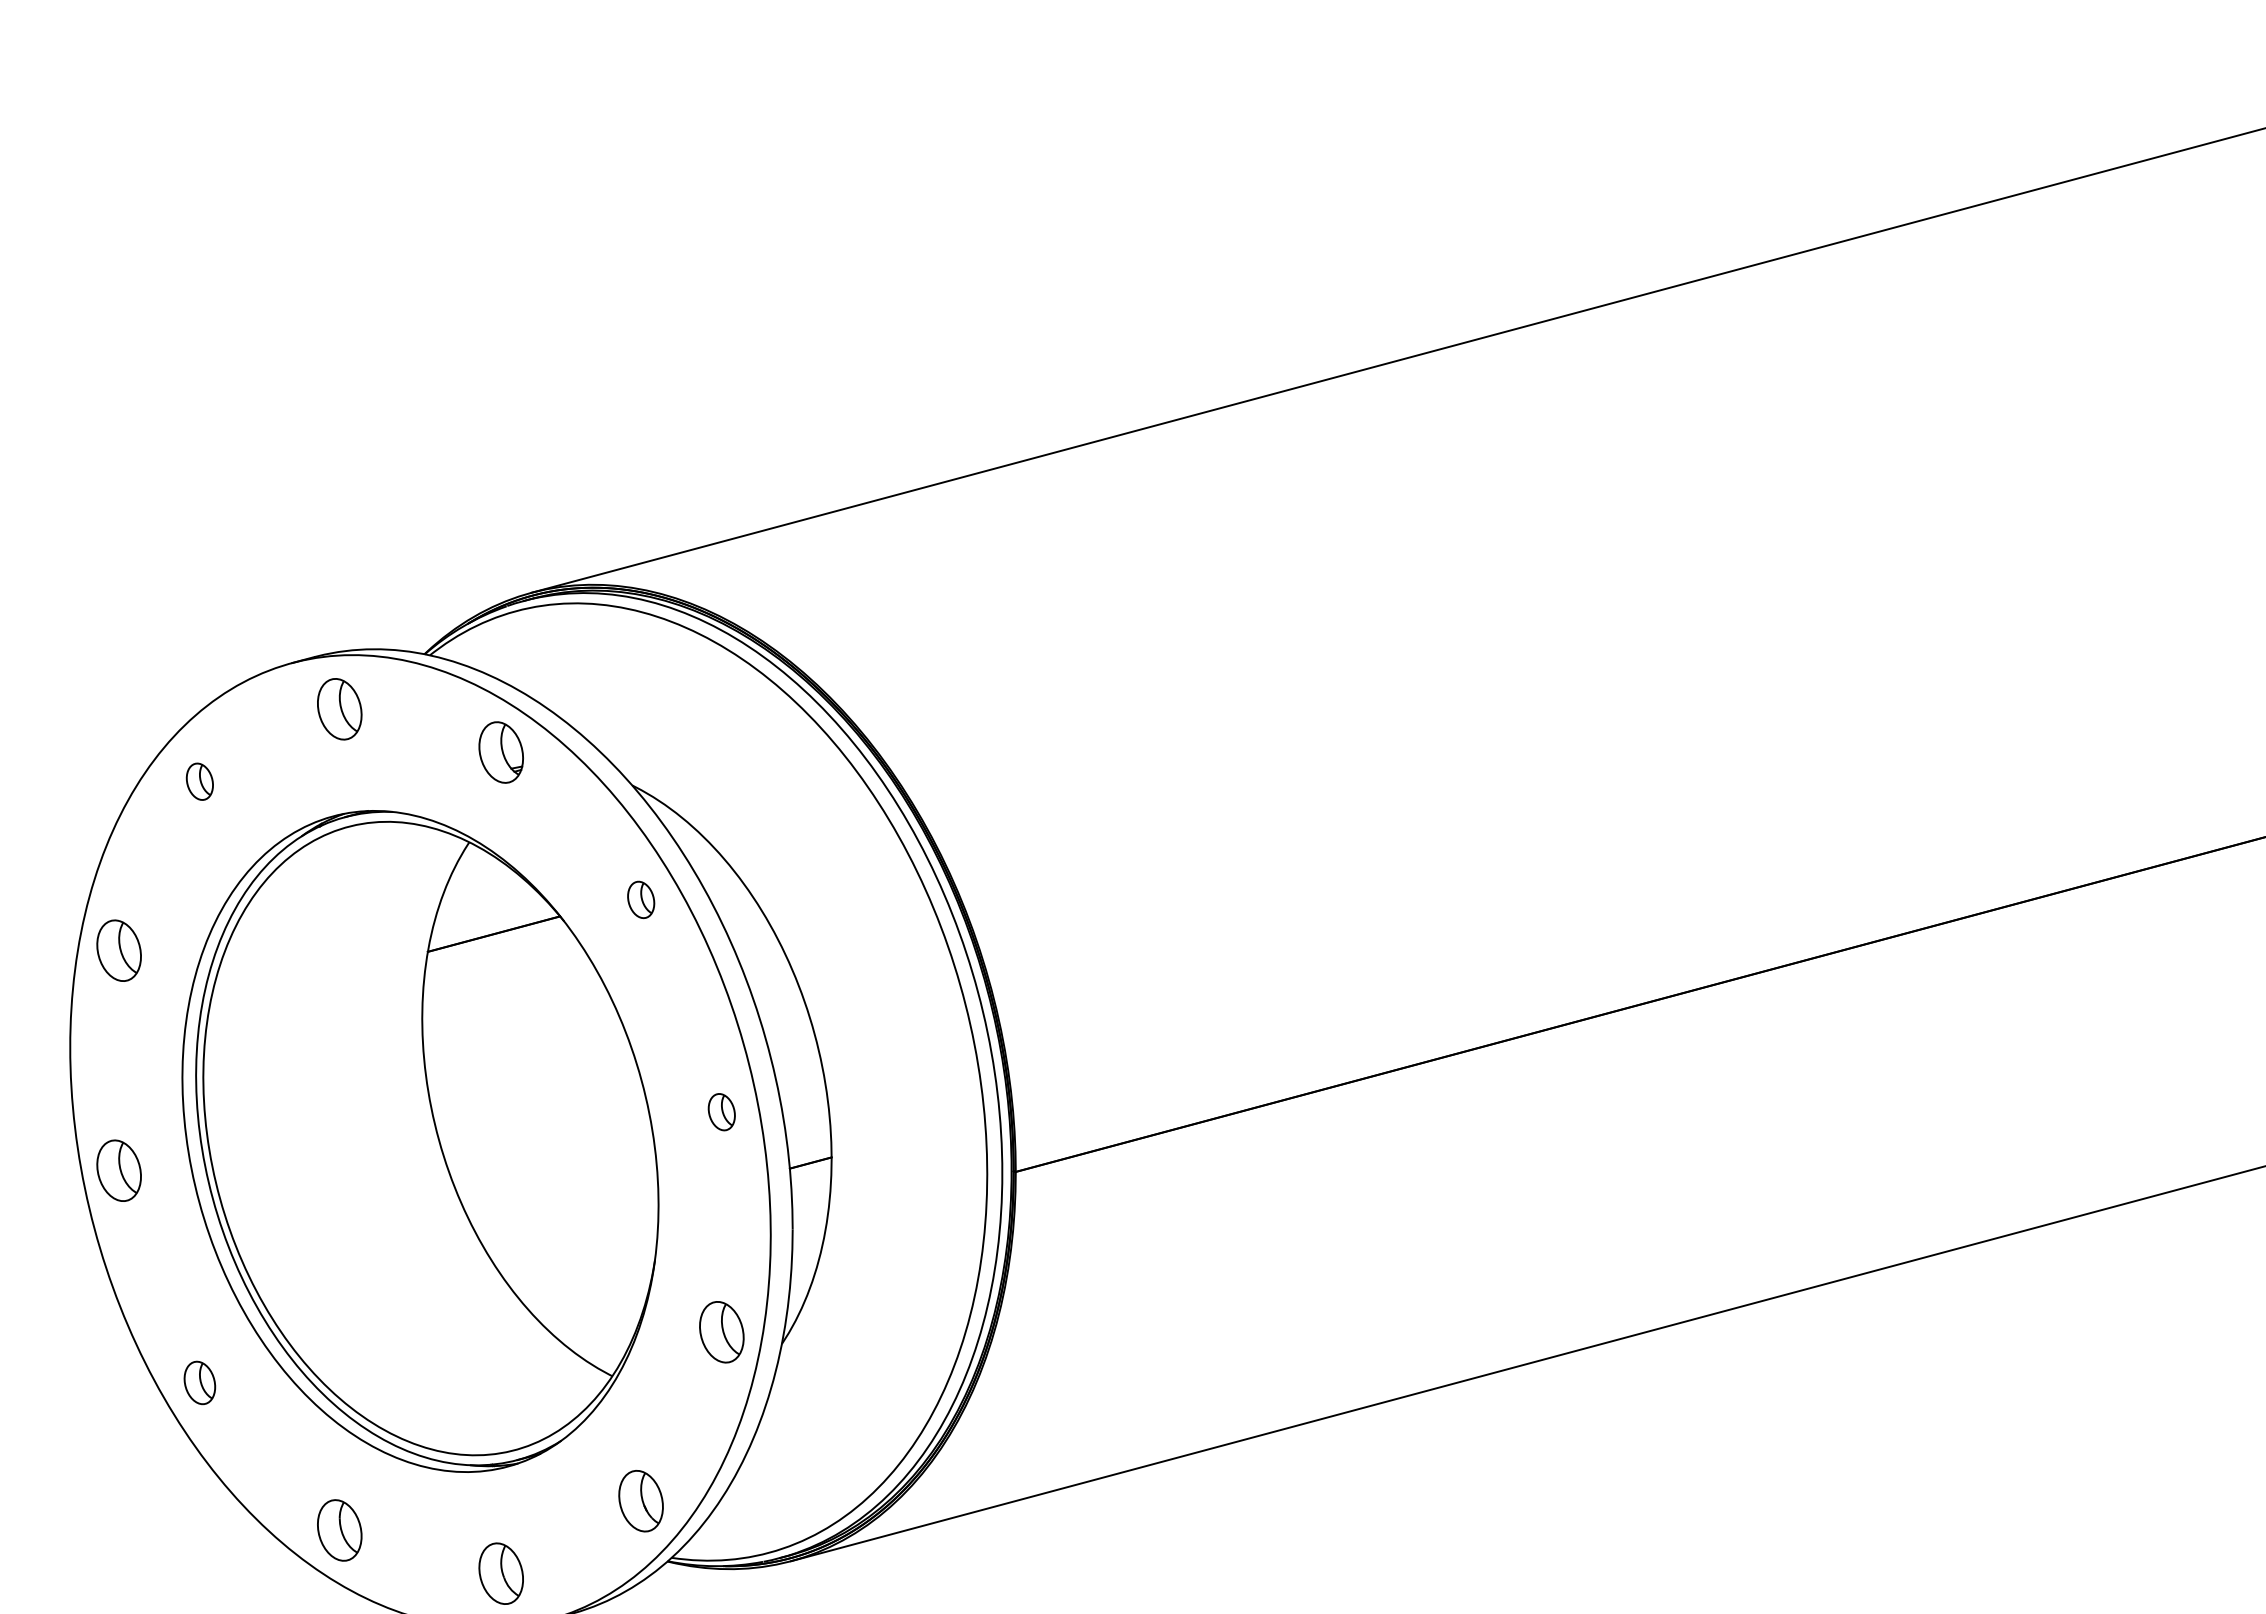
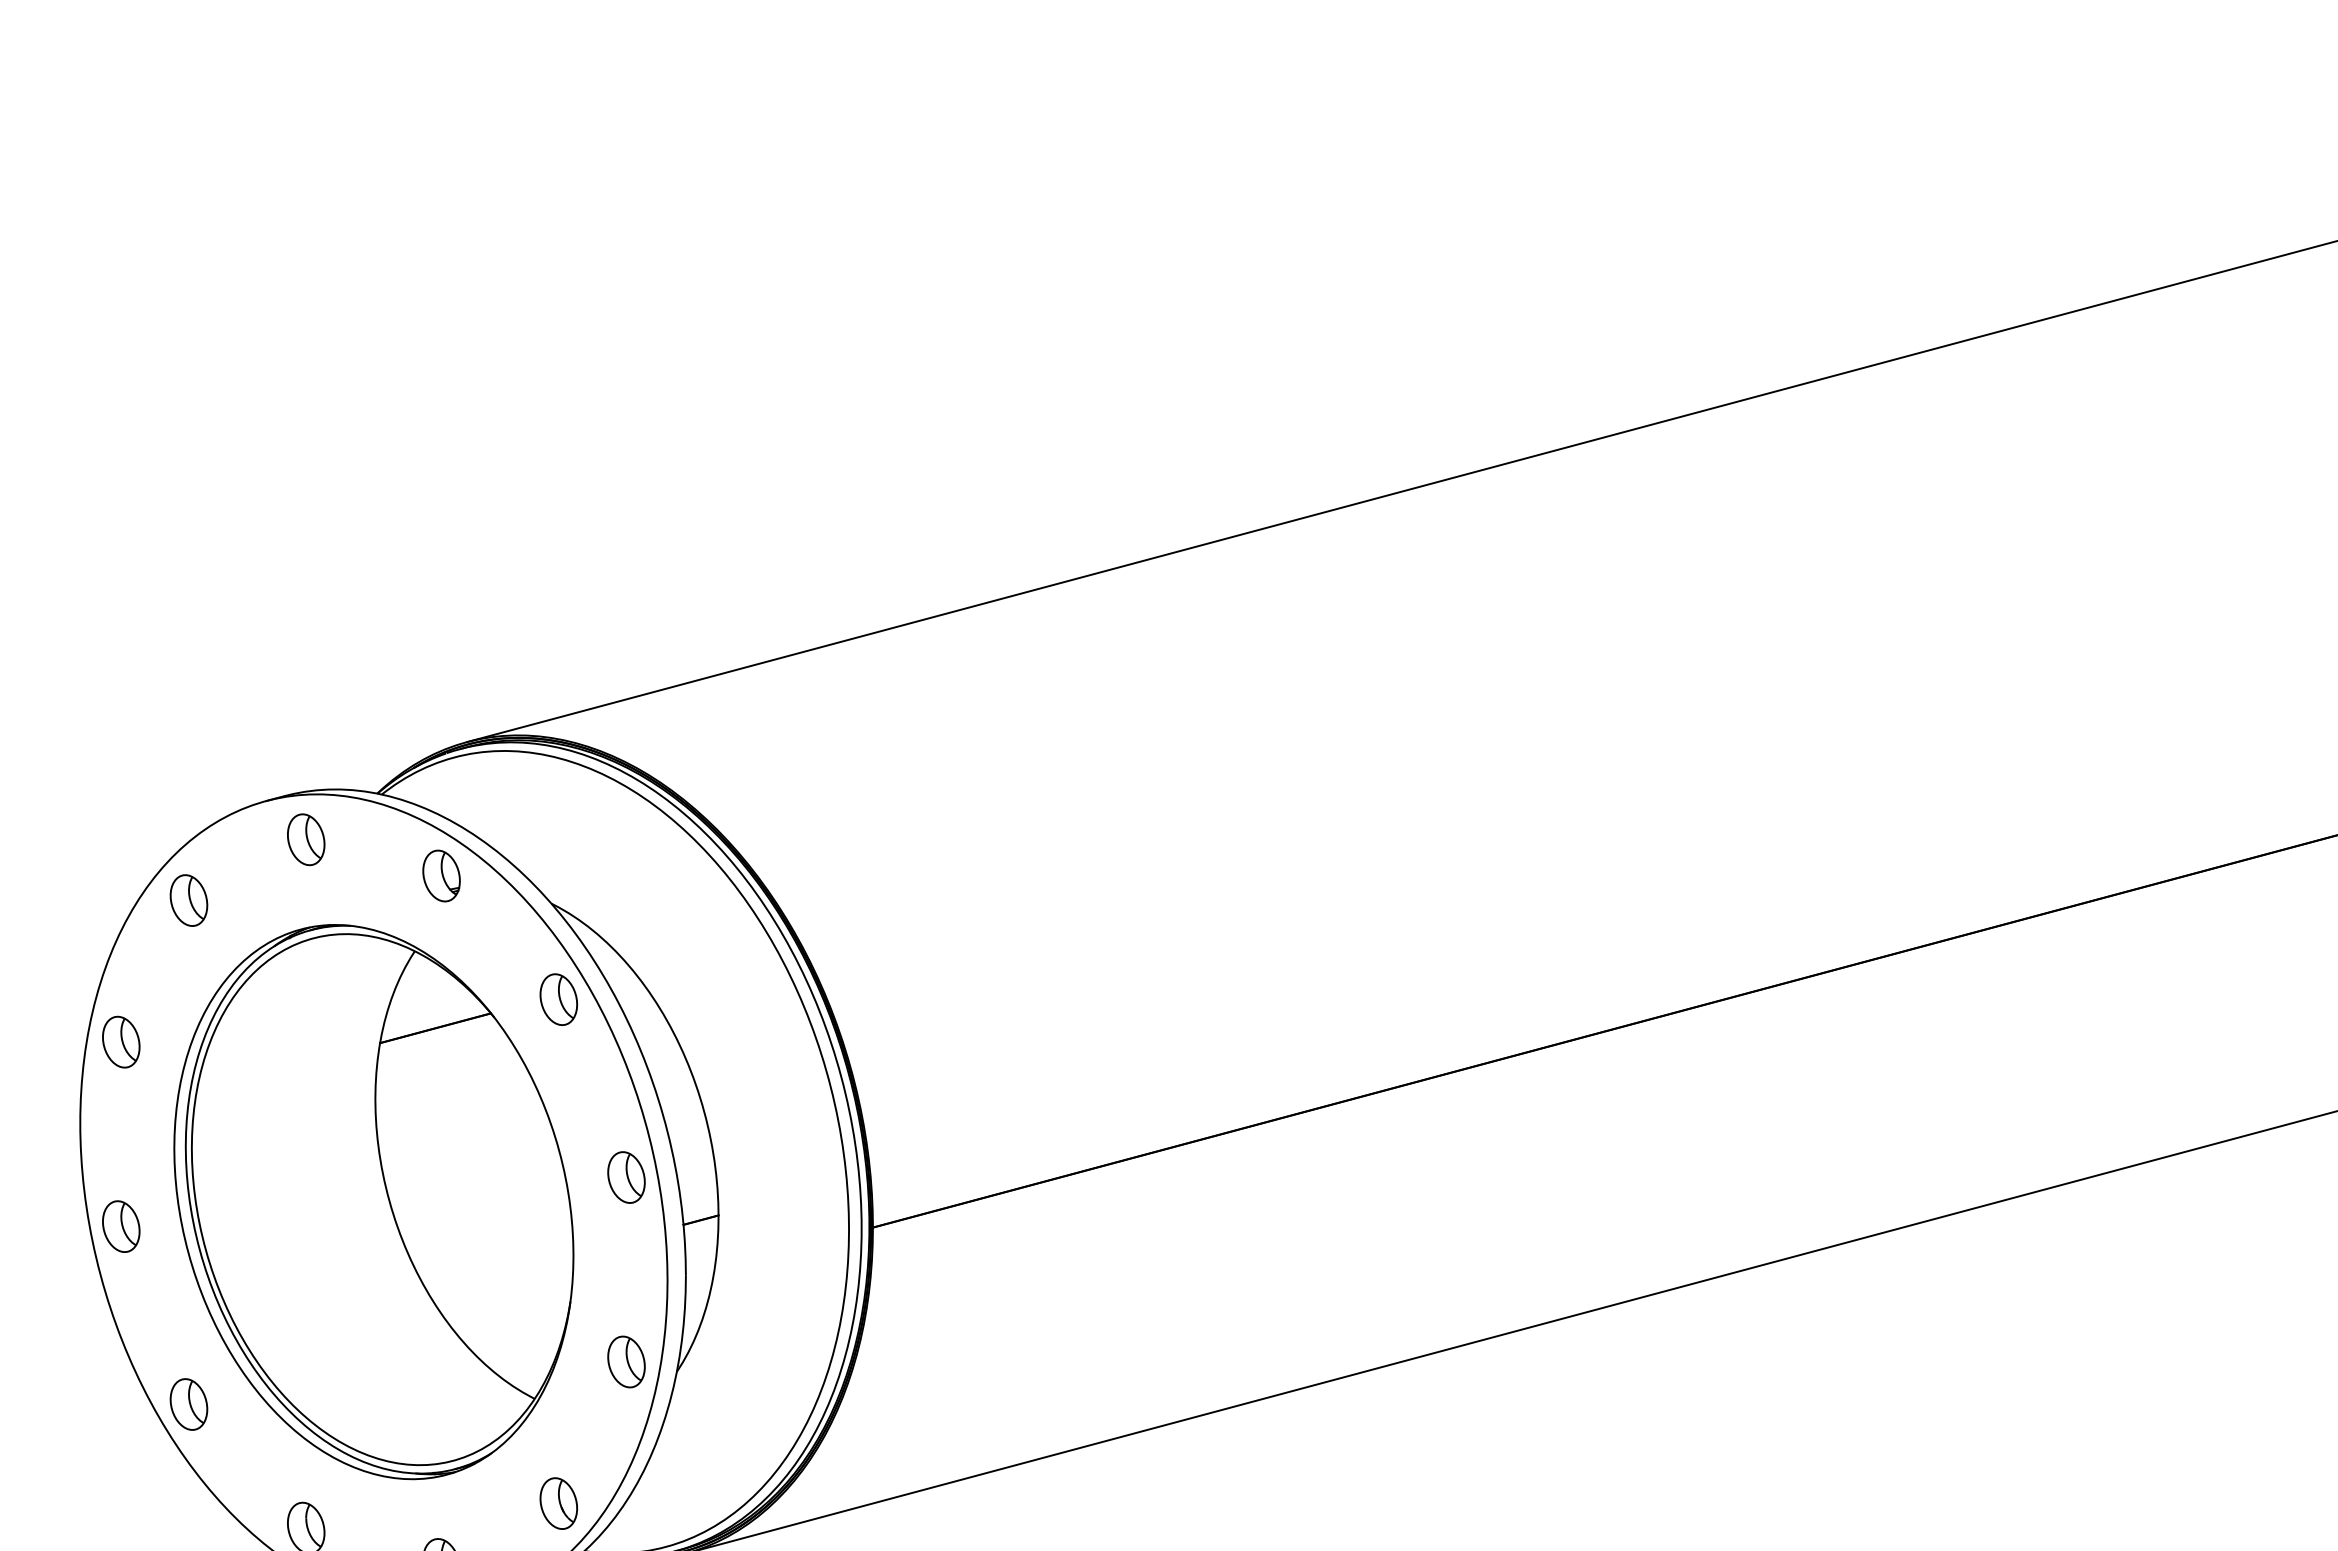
part: (199, 781) -> (188, 900), size x1.67
part: (640, 899) -> (558, 999), size x1.67
part: (721, 1112) -> (626, 1177), size x1.67
part: (199, 1382) -> (188, 1404), size x1.43

